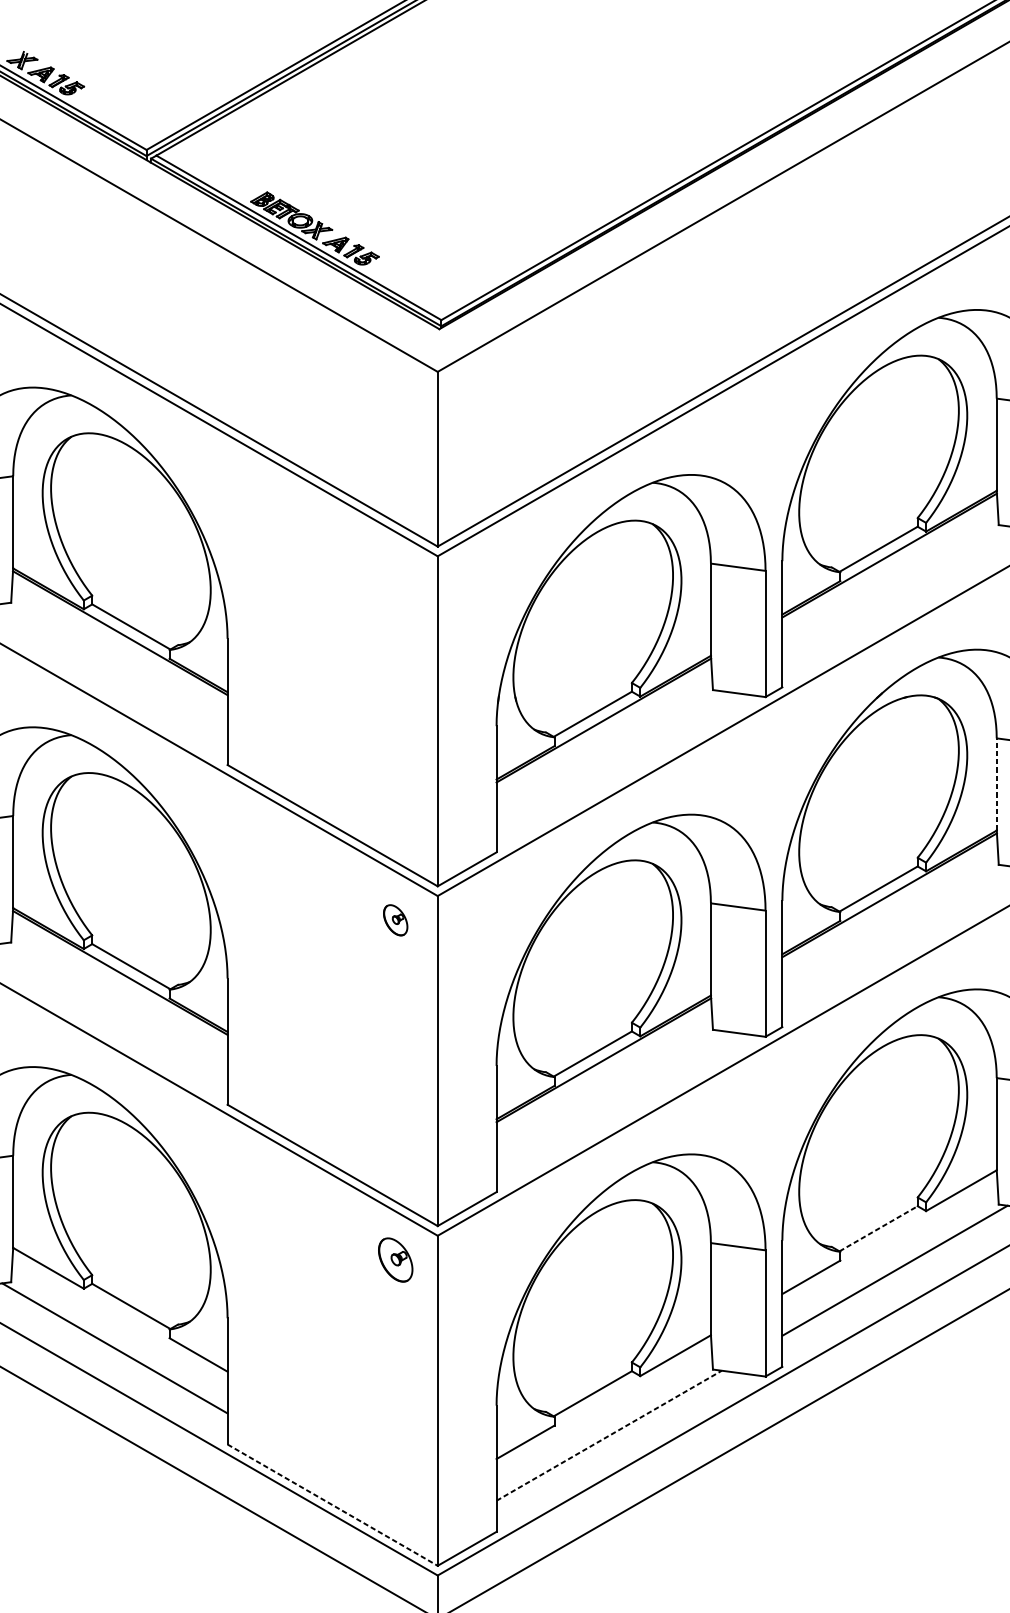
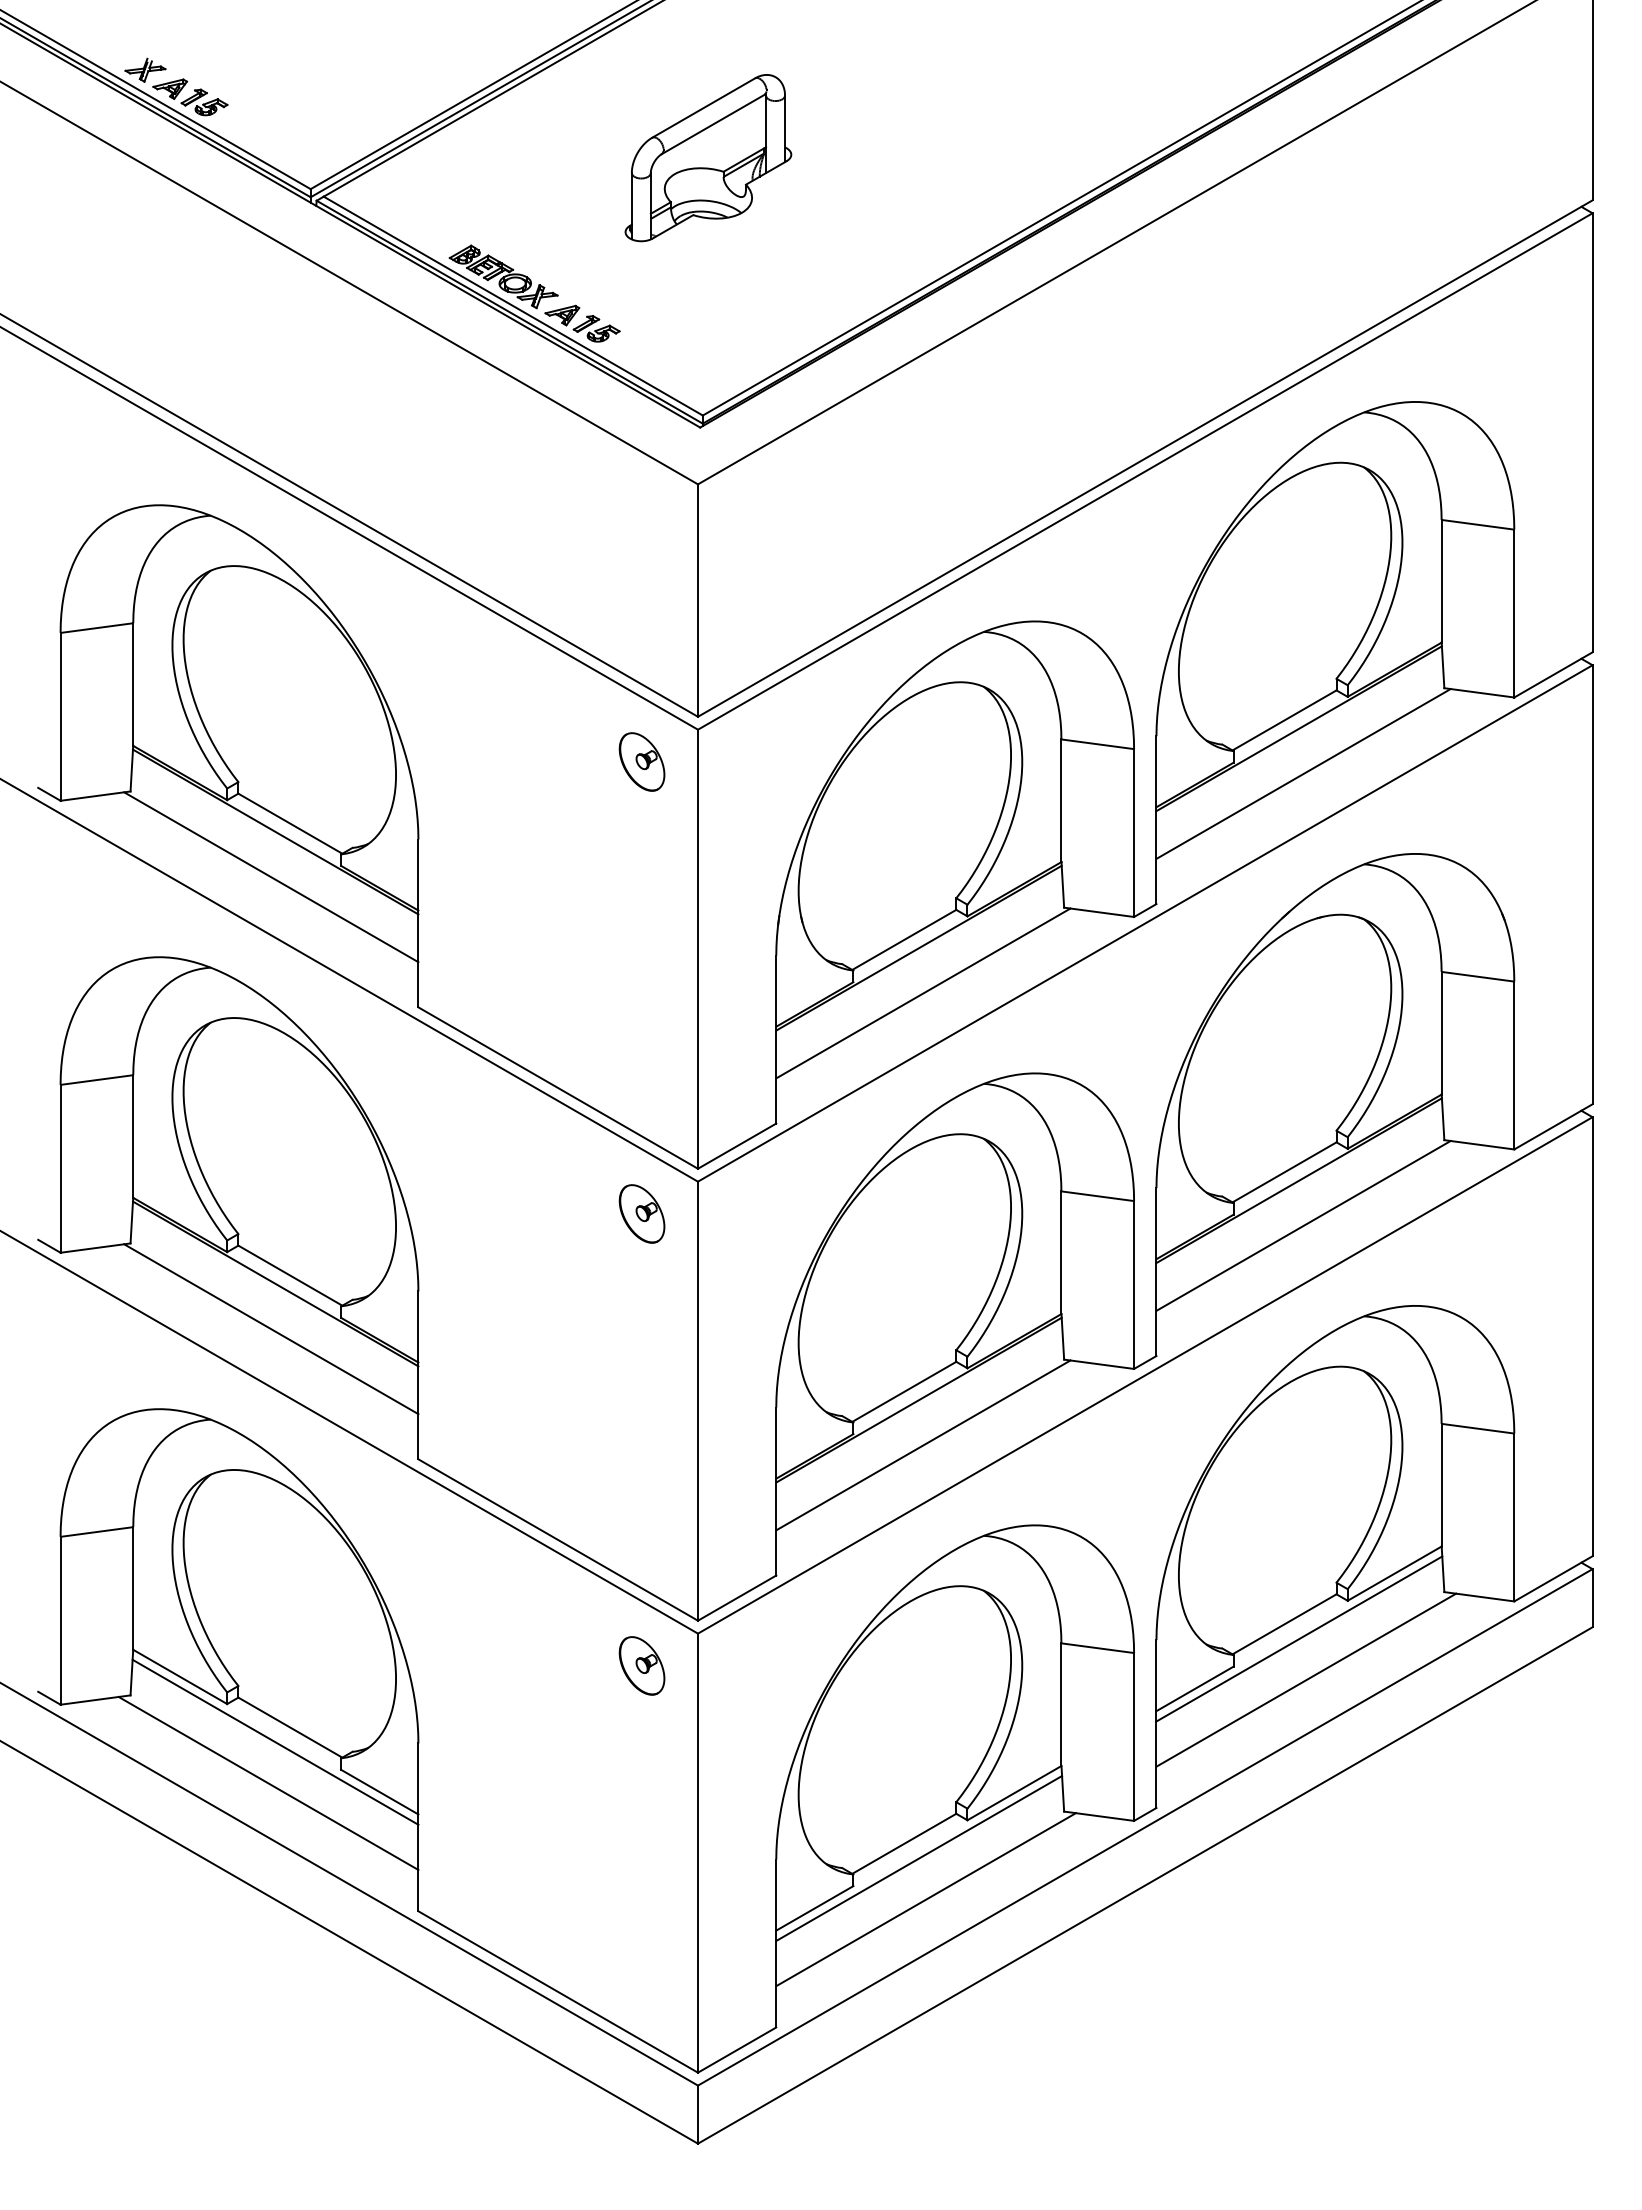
part: (445, 126) -> (708, 158), added
part: (395, 580) -> (641, 761), added
line: (892, 589) -> (1303, 773), added
line: (117, 667) -> (271, 877), added
line: (607, 754) -> (923, 993), added
line: (996, 783) -> (1441, 1032), dashed -> solid
part: (395, 919) -> (641, 1213), size x1.43
line: (892, 928) -> (1303, 1225), added
line: (117, 1007) -> (271, 1329), added
line: (607, 1094) -> (923, 1445), added
line: (878, 1228) -> (1284, 1624), dashed -> solid
line: (889, 1239) -> (1299, 1638), added
line: (120, 1316) -> (275, 1741), added
line: (604, 1404) -> (919, 1858), added
line: (609, 1435) -> (926, 1899), dashed -> solid
line: (332, 1505) -> (558, 1992), dashed -> solid

